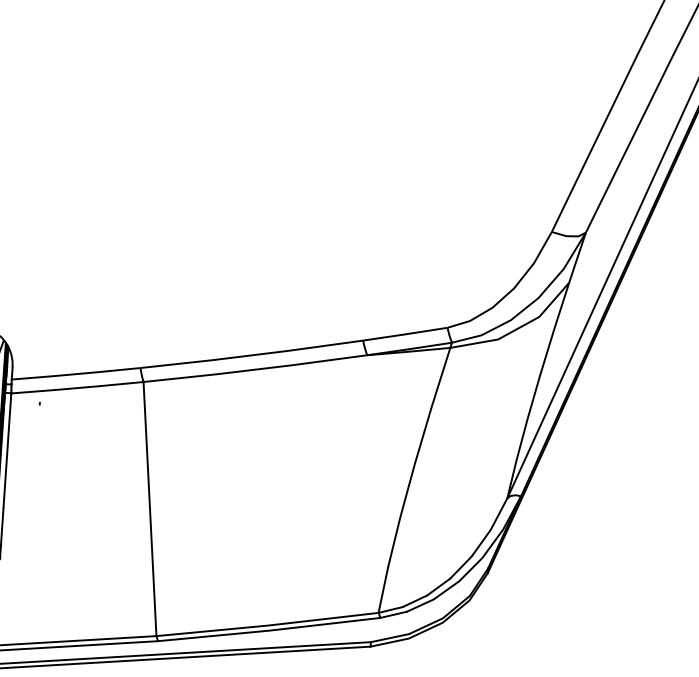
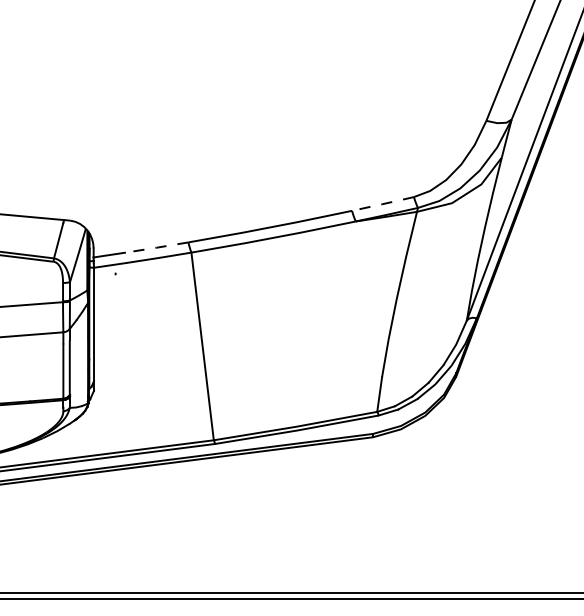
line: (404, 334) -> (382, 204), solid -> dashed
line: (97, 371) -> (156, 247), solid -> dashed

